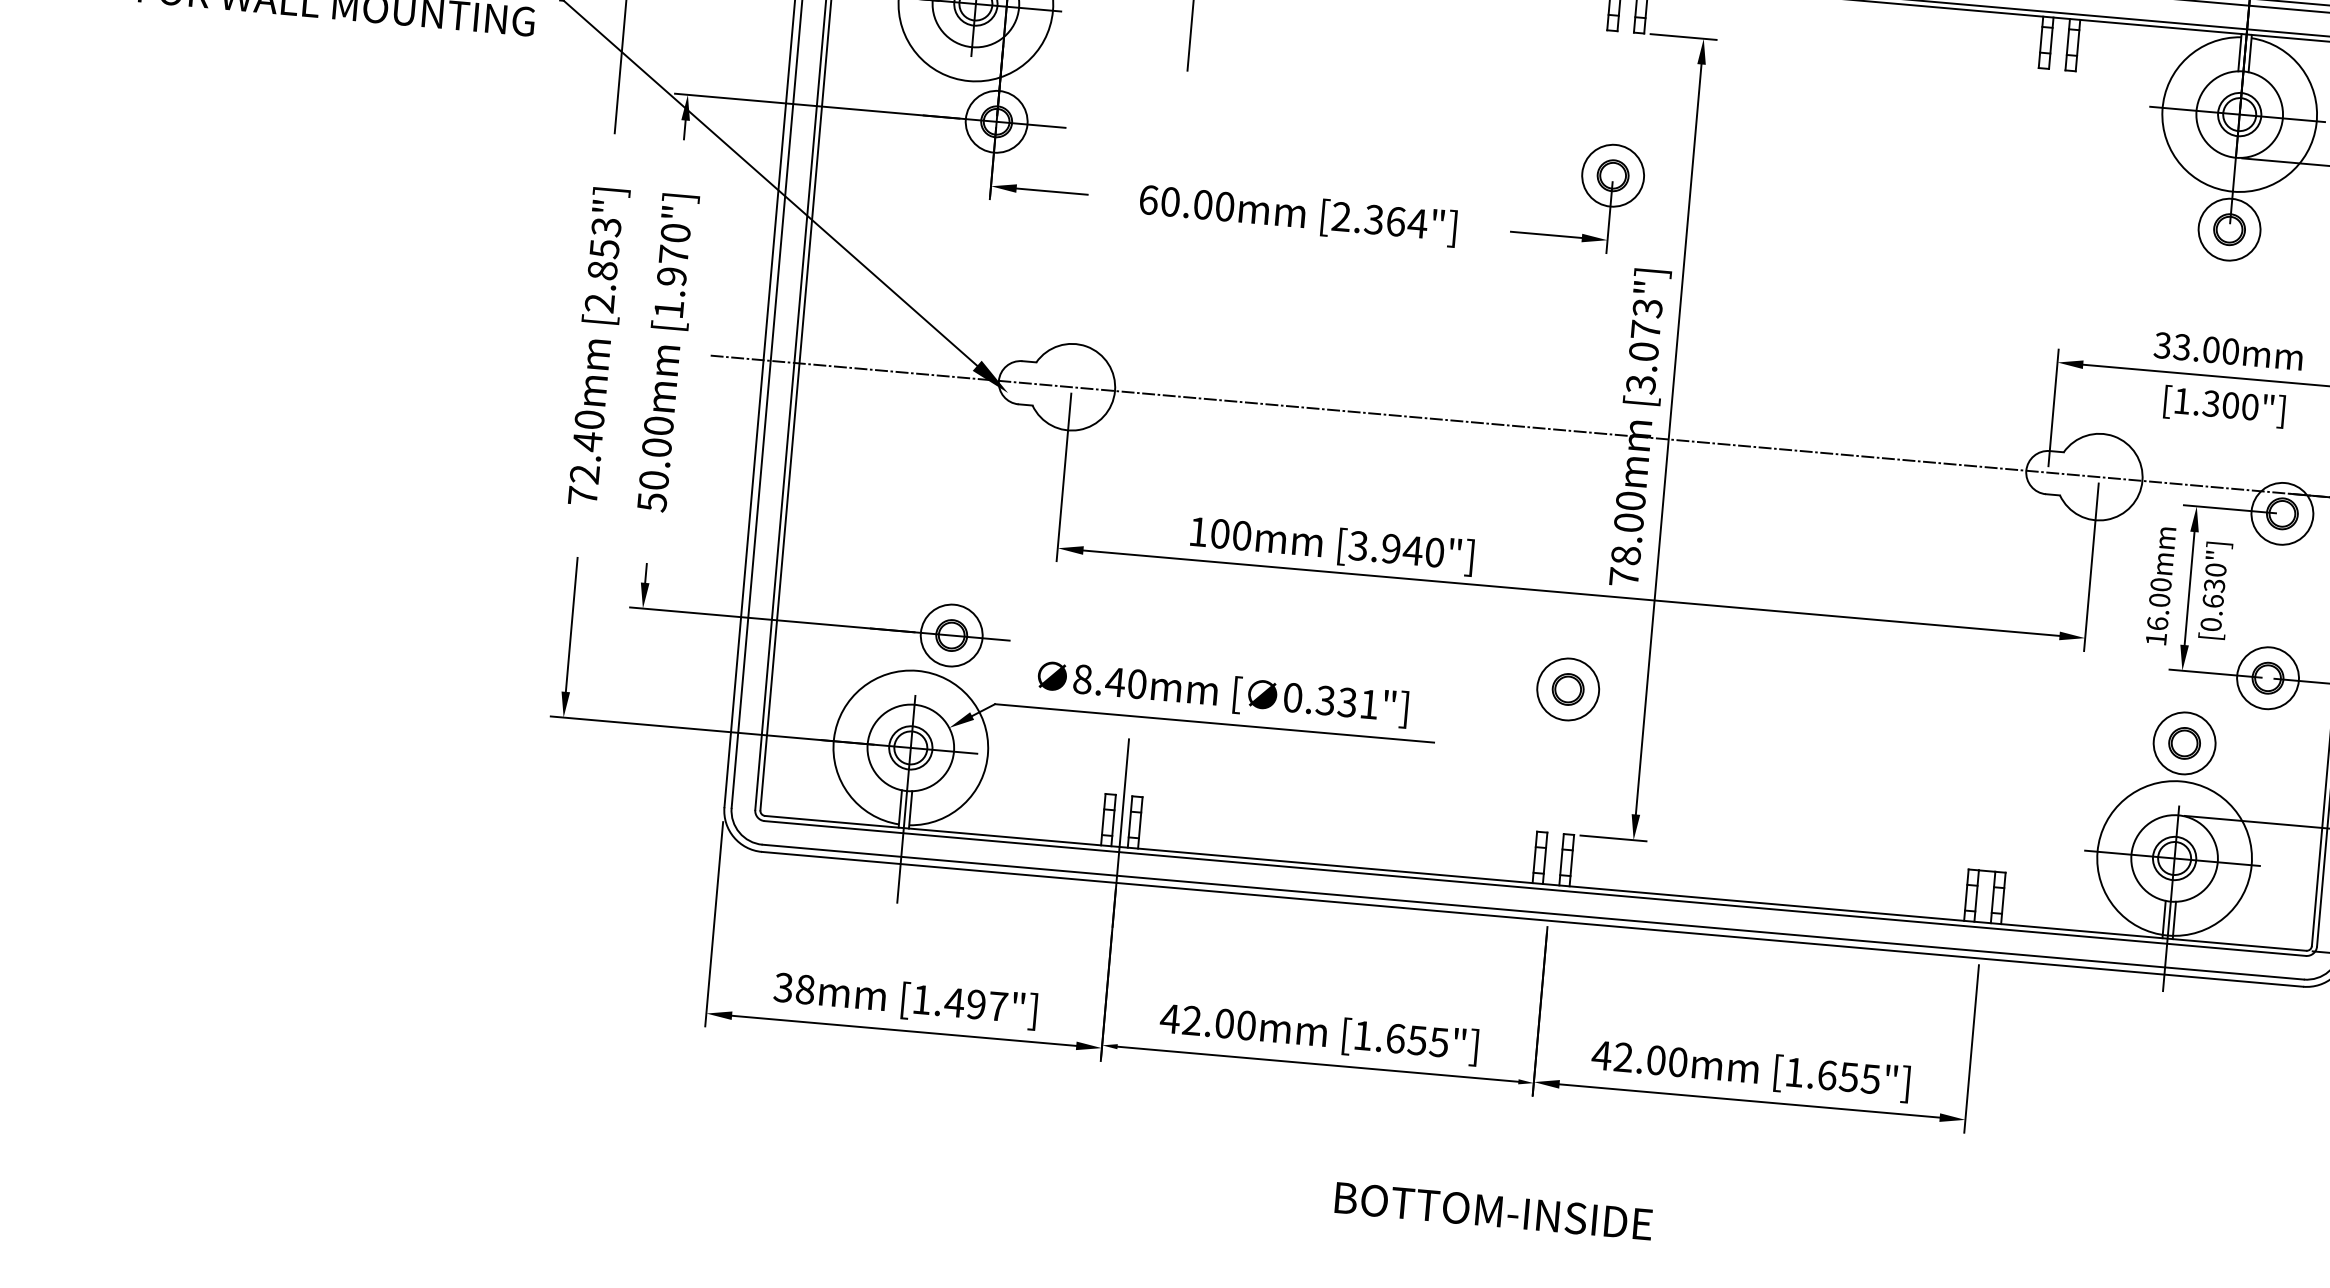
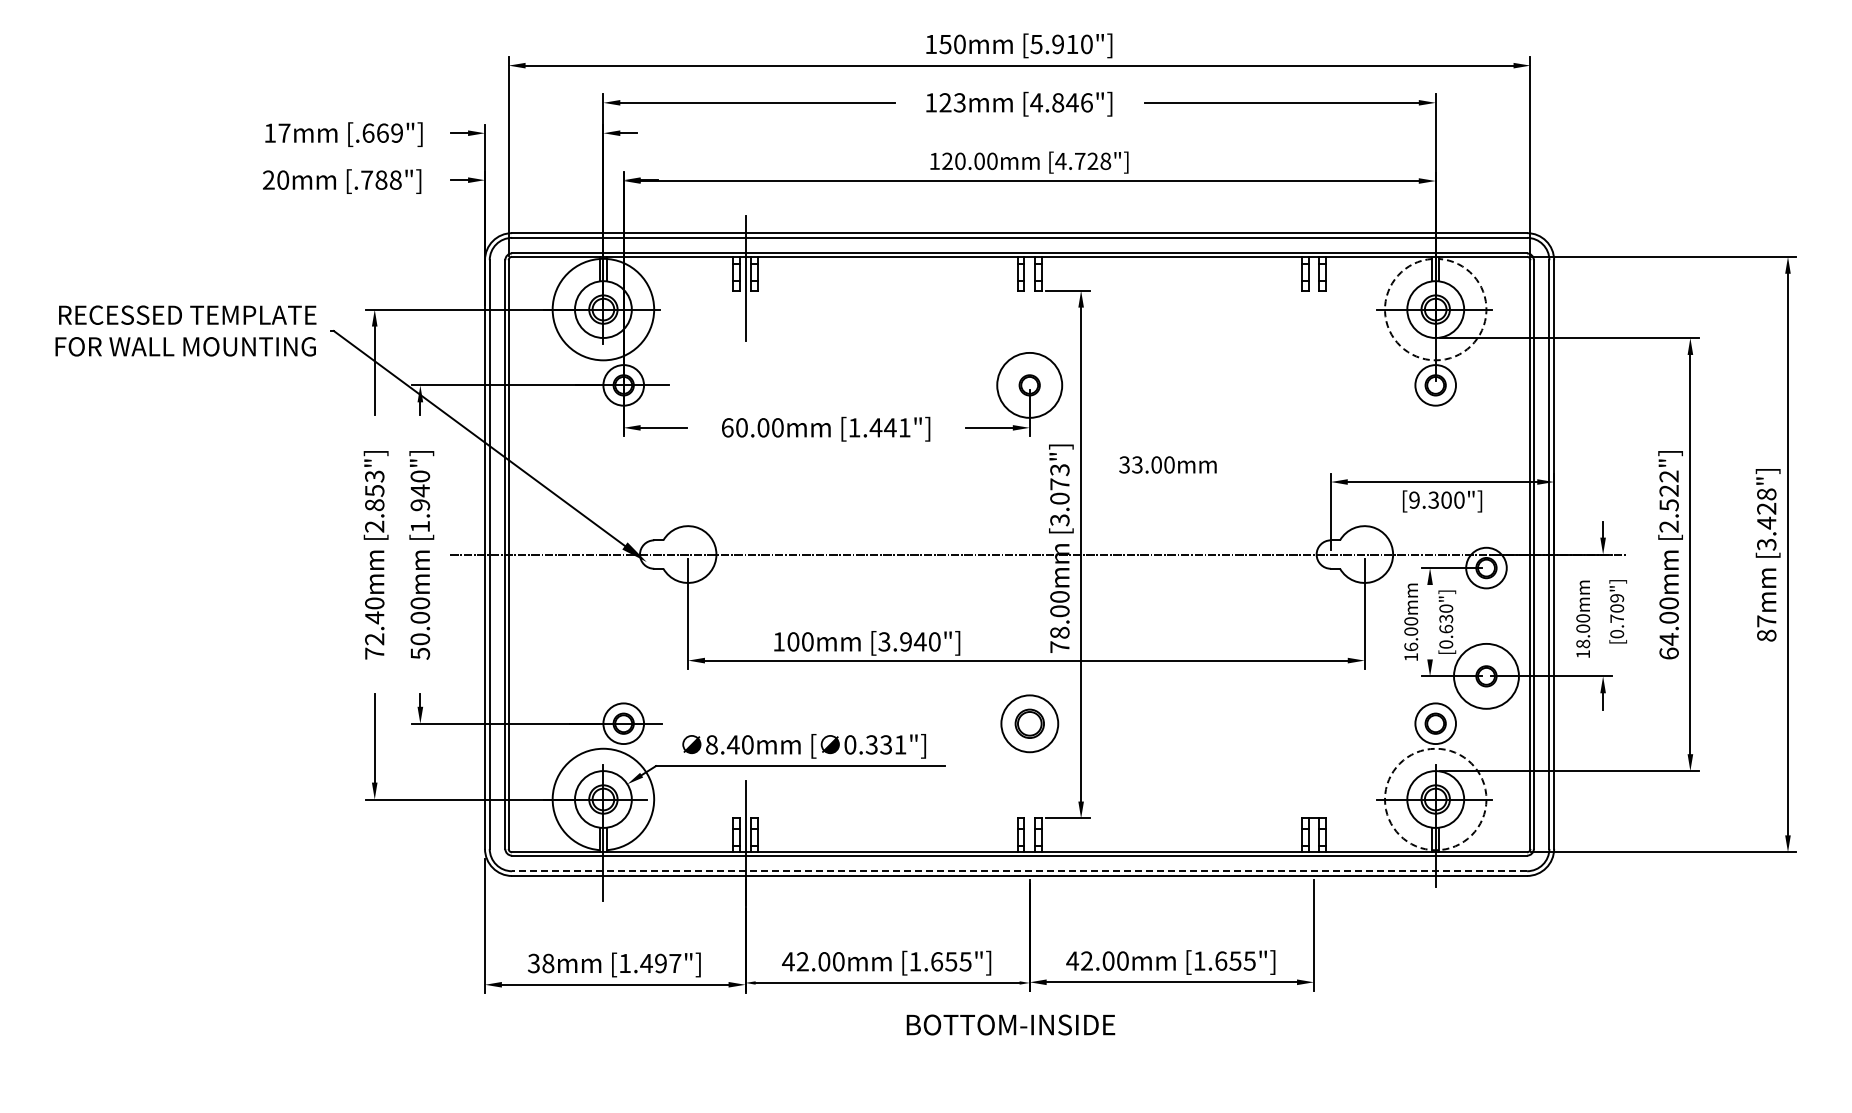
circle: (1612, 175) -> (1029, 385), size x1.6
arc: (2232, 191) -> (1435, 360), solid -> dashed
text: (1379, 219) -> (879, 427), [2.364"] -> [1.441"]
text: (672, 254) -> (419, 490), [1.970"] -> [1.940"]
text: (2227, 350) -> (1167, 464), moved
text: (2182, 400) -> (1414, 499), [1.300"] -> [9.300"]
line: (2190, 589) -> (1430, 622), removed
circle: (2268, 678) -> (1486, 676), size x1.6
part: (1567, 689) -> (1029, 723), size x1.4
circle: (2174, 858) -> (1435, 799), solid -> dashed
line: (1533, 912) -> (1019, 871), solid -> dashed
text: (1493, 1210) -> (1010, 1024), moved

